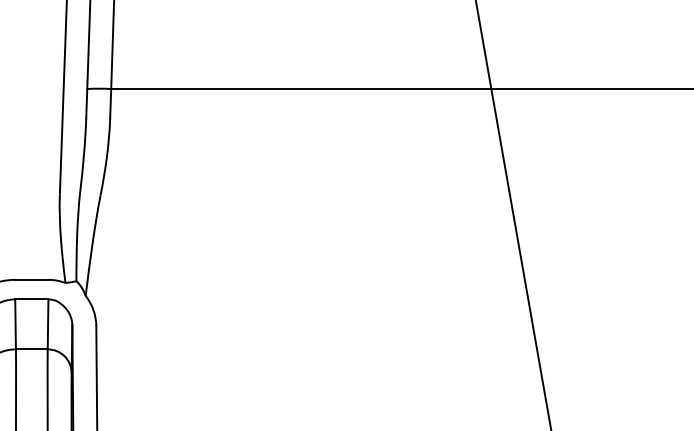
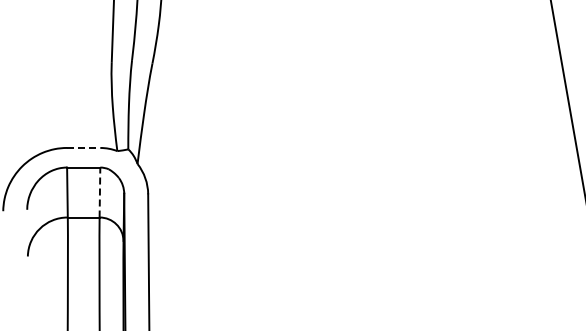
line: (31, 279) -> (83, 147), solid -> dashed
line: (48, 324) -> (100, 192), solid -> dashed

